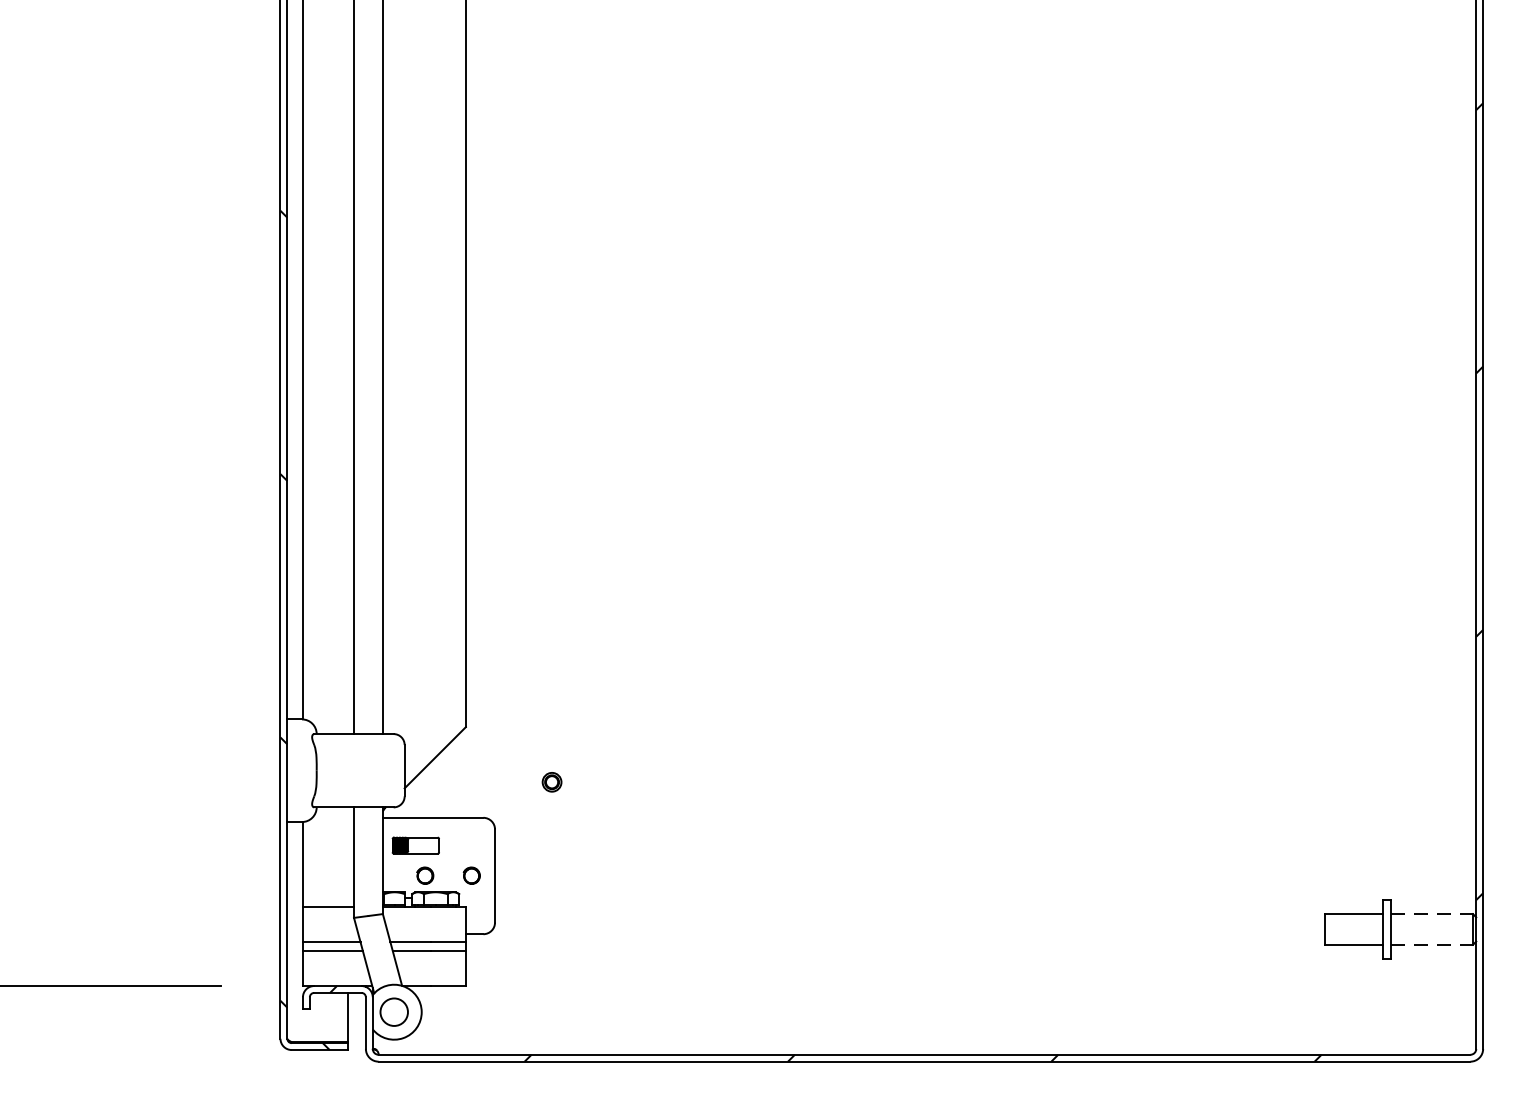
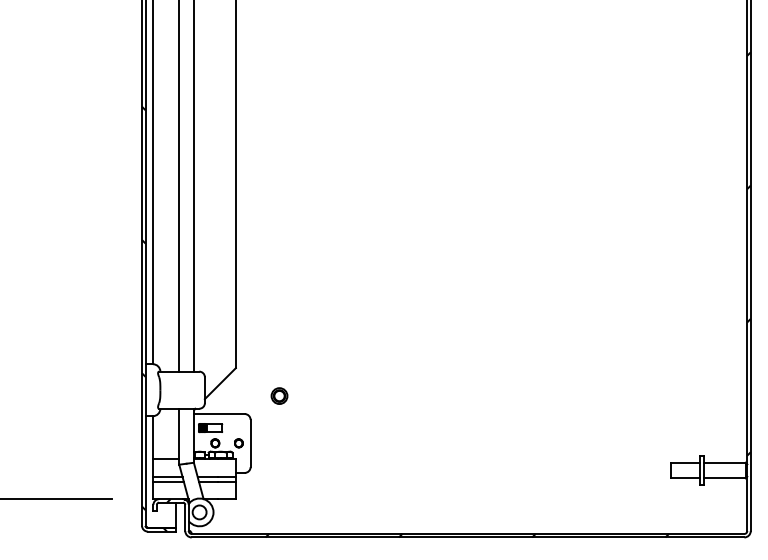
part: (552, 781) -> (279, 395), size x1.67
line: (1431, 913) -> (724, 462), dashed -> solid
line: (1431, 945) -> (724, 478), dashed -> solid

